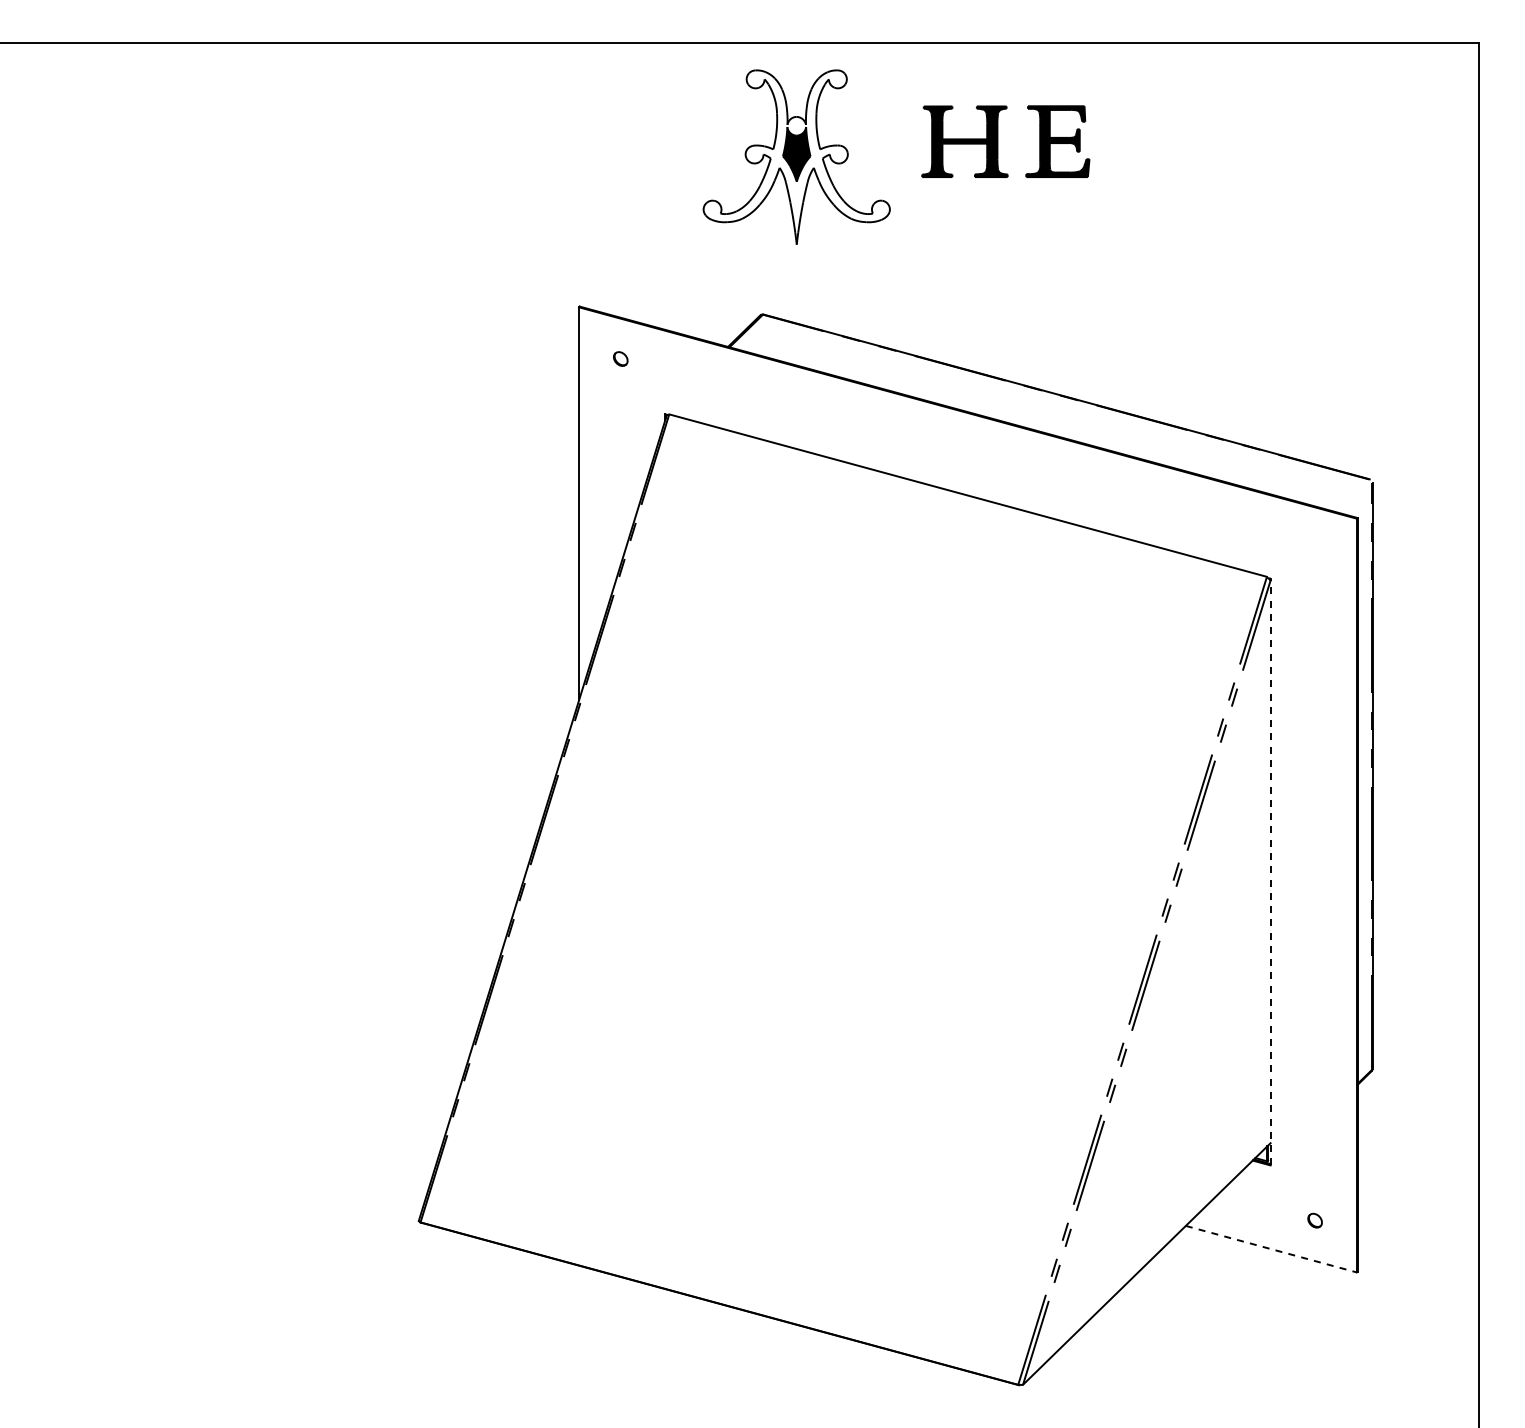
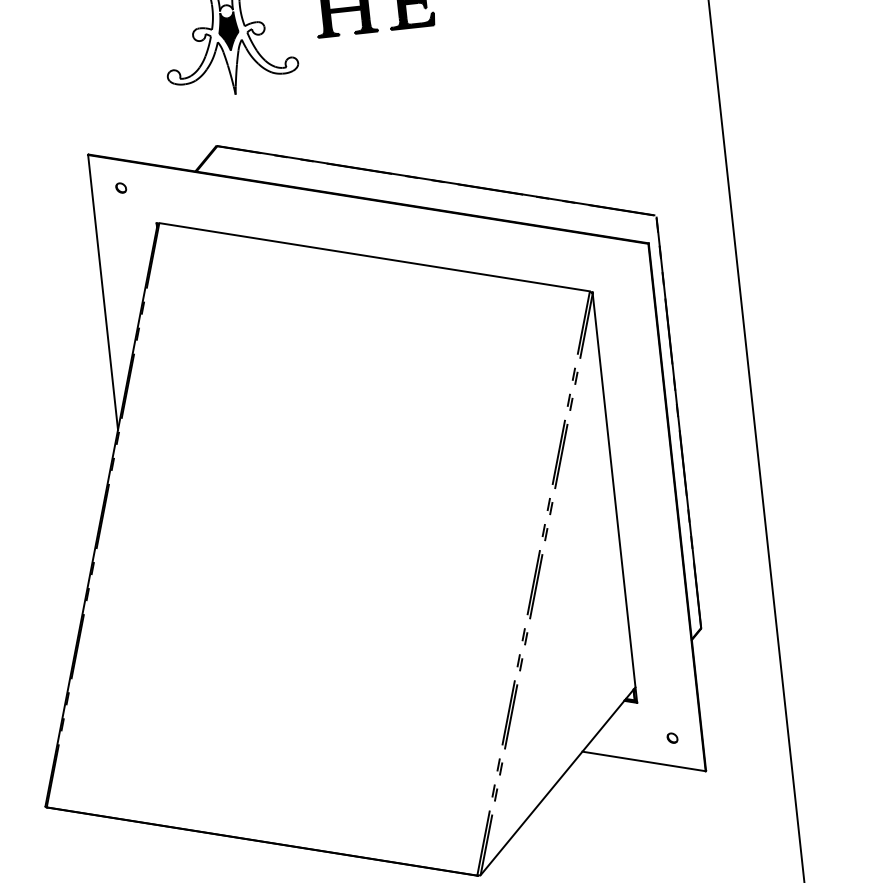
line: (1270, 871) -> (614, 497), dashed -> solid
line: (1271, 1249) -> (644, 761), dashed -> solid

